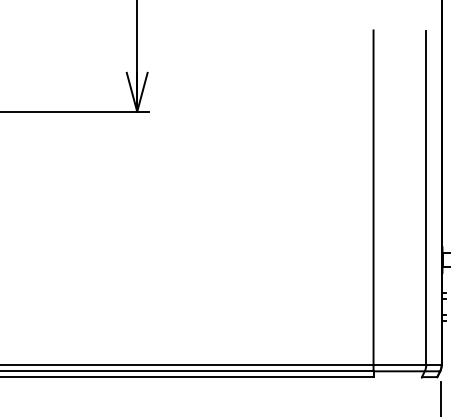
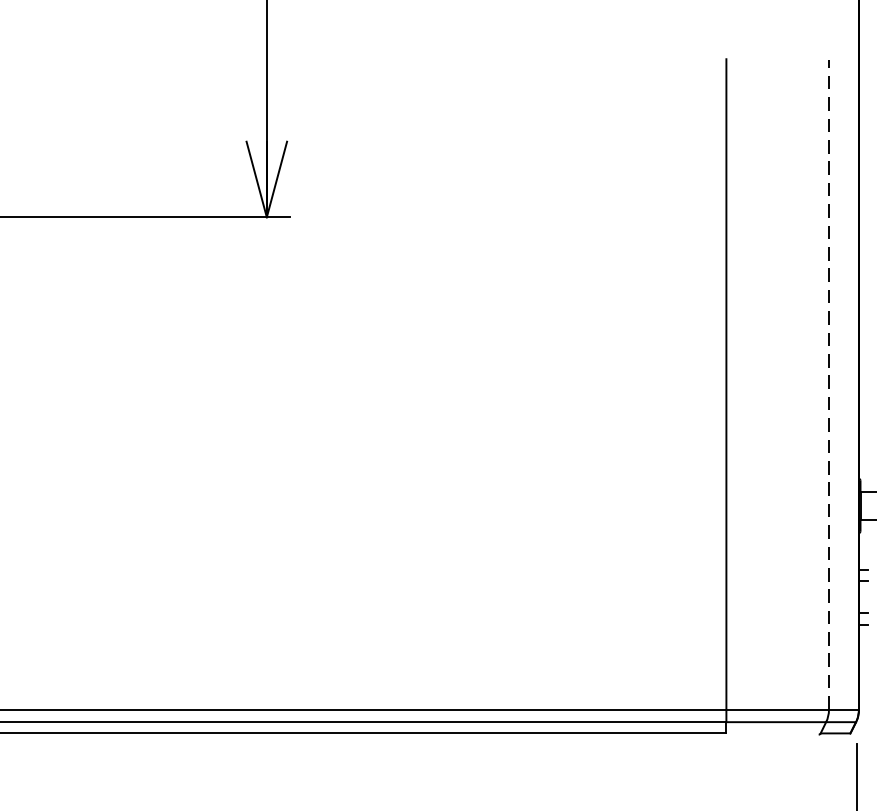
line: (426, 197) -> (829, 384), solid -> dashed

